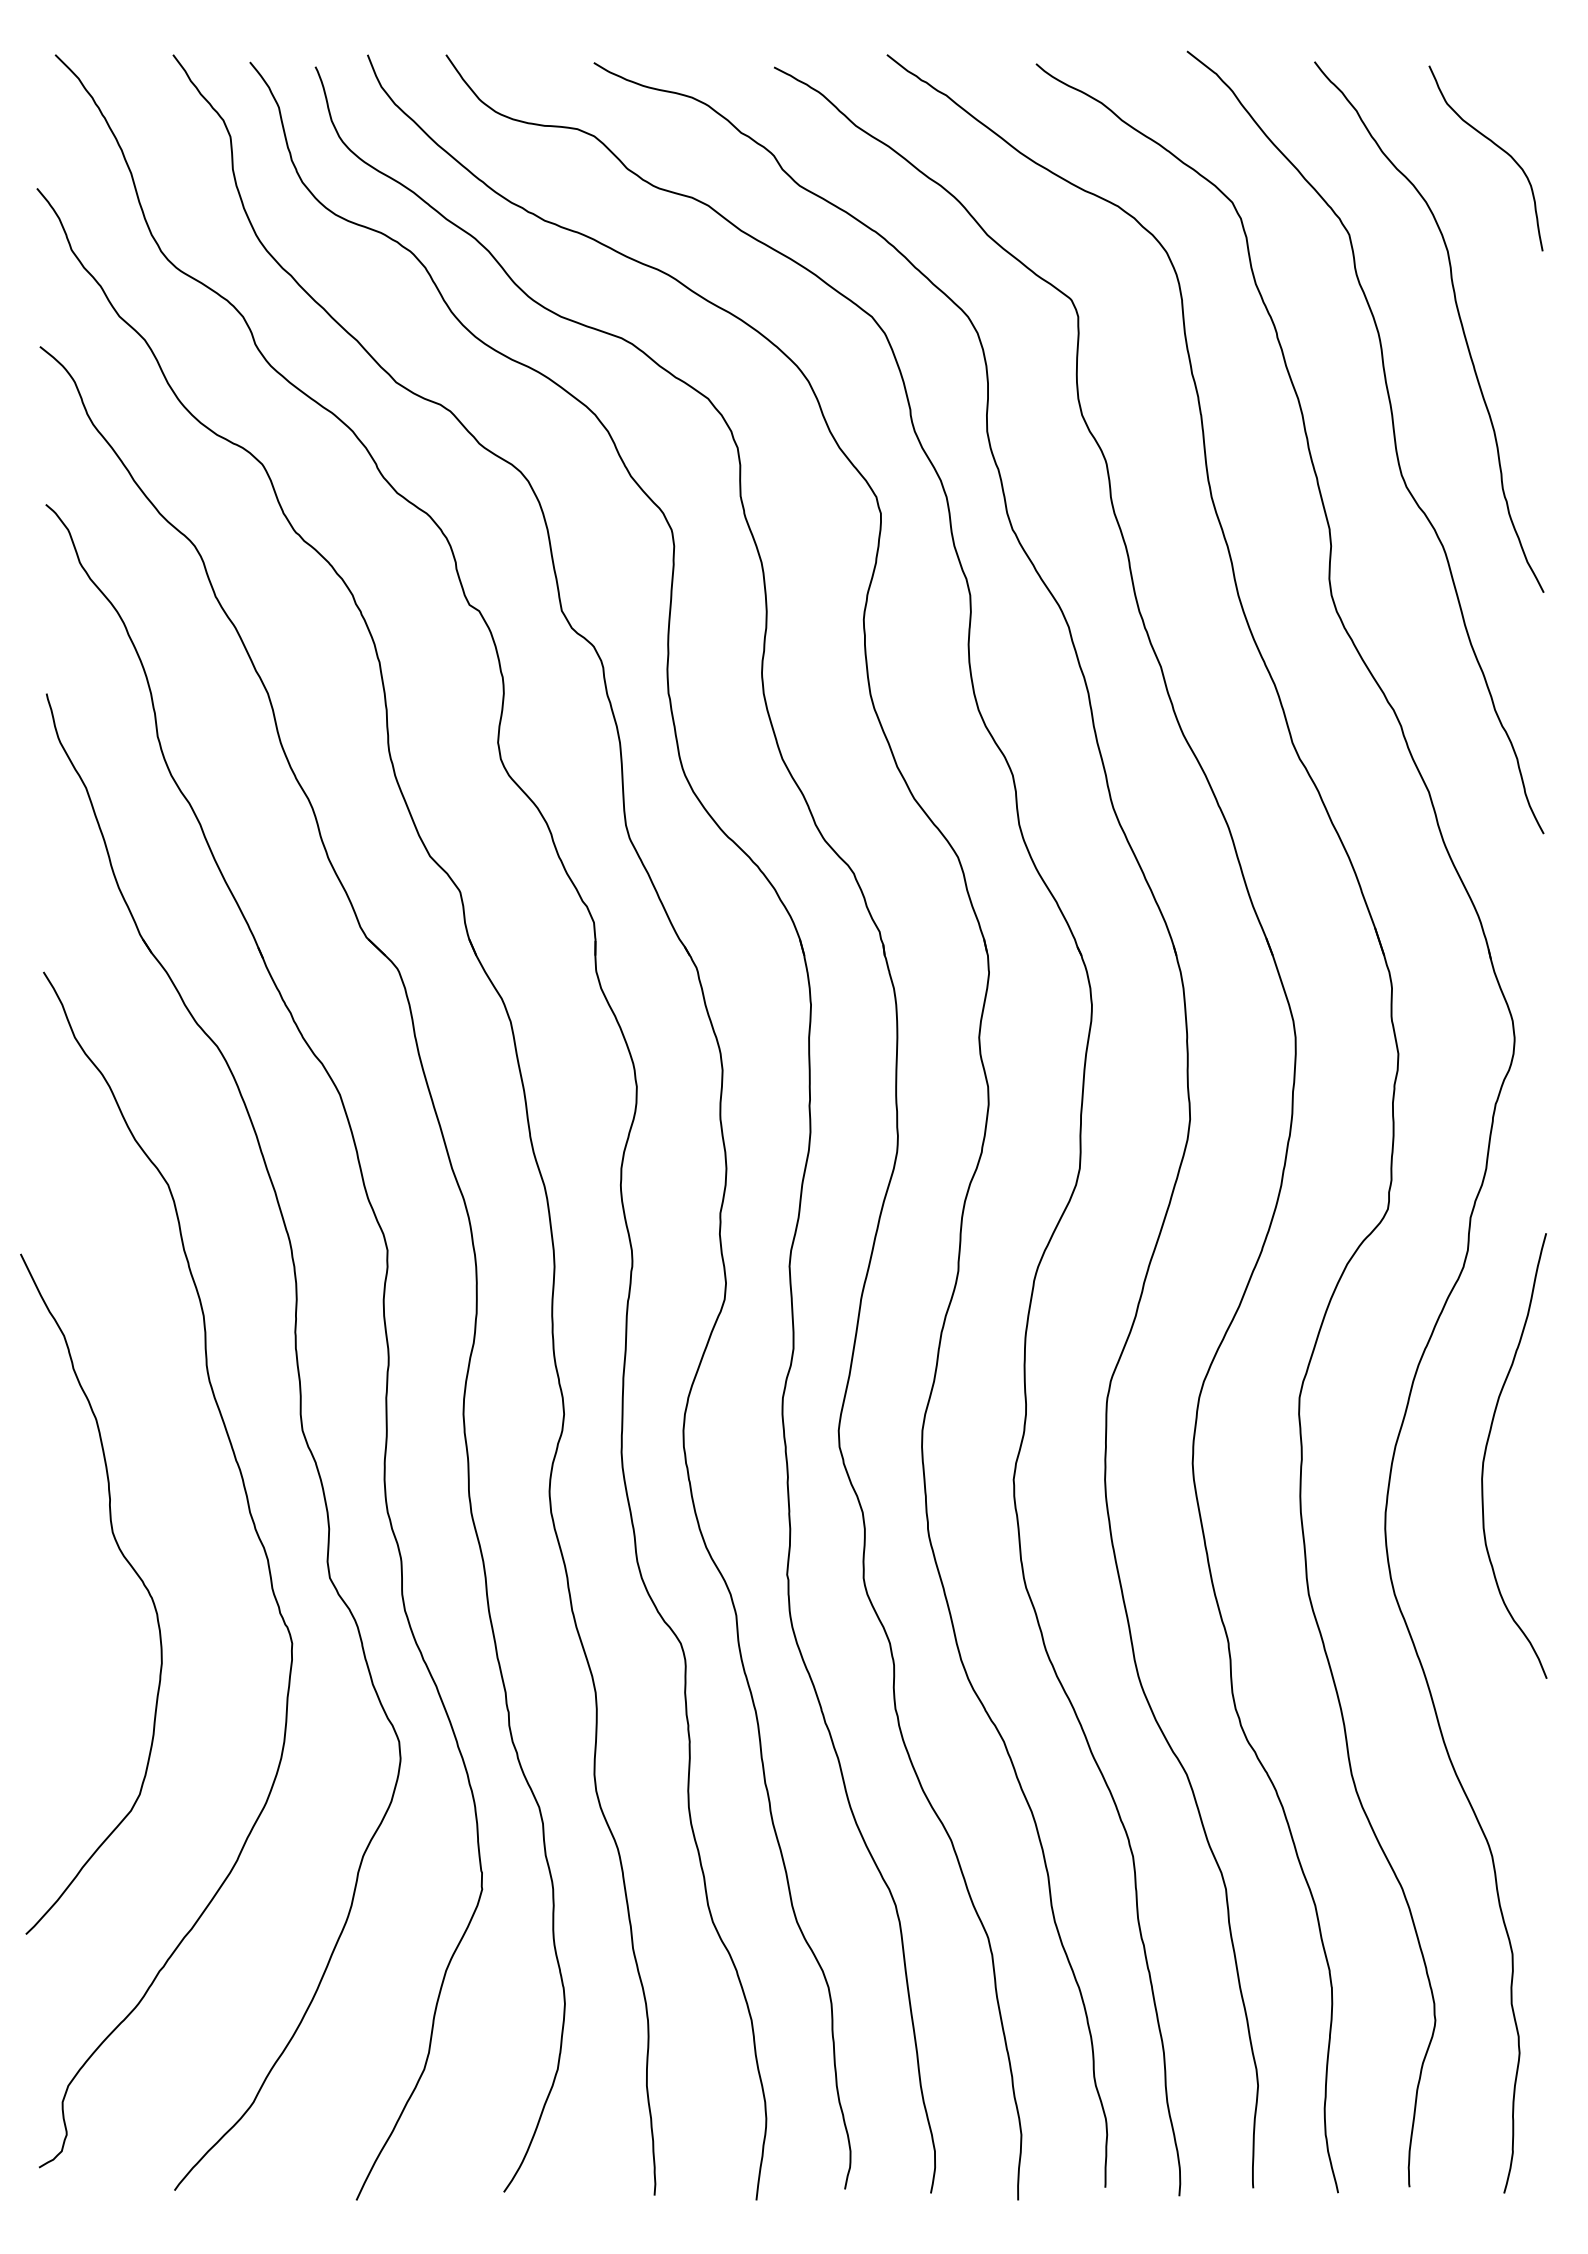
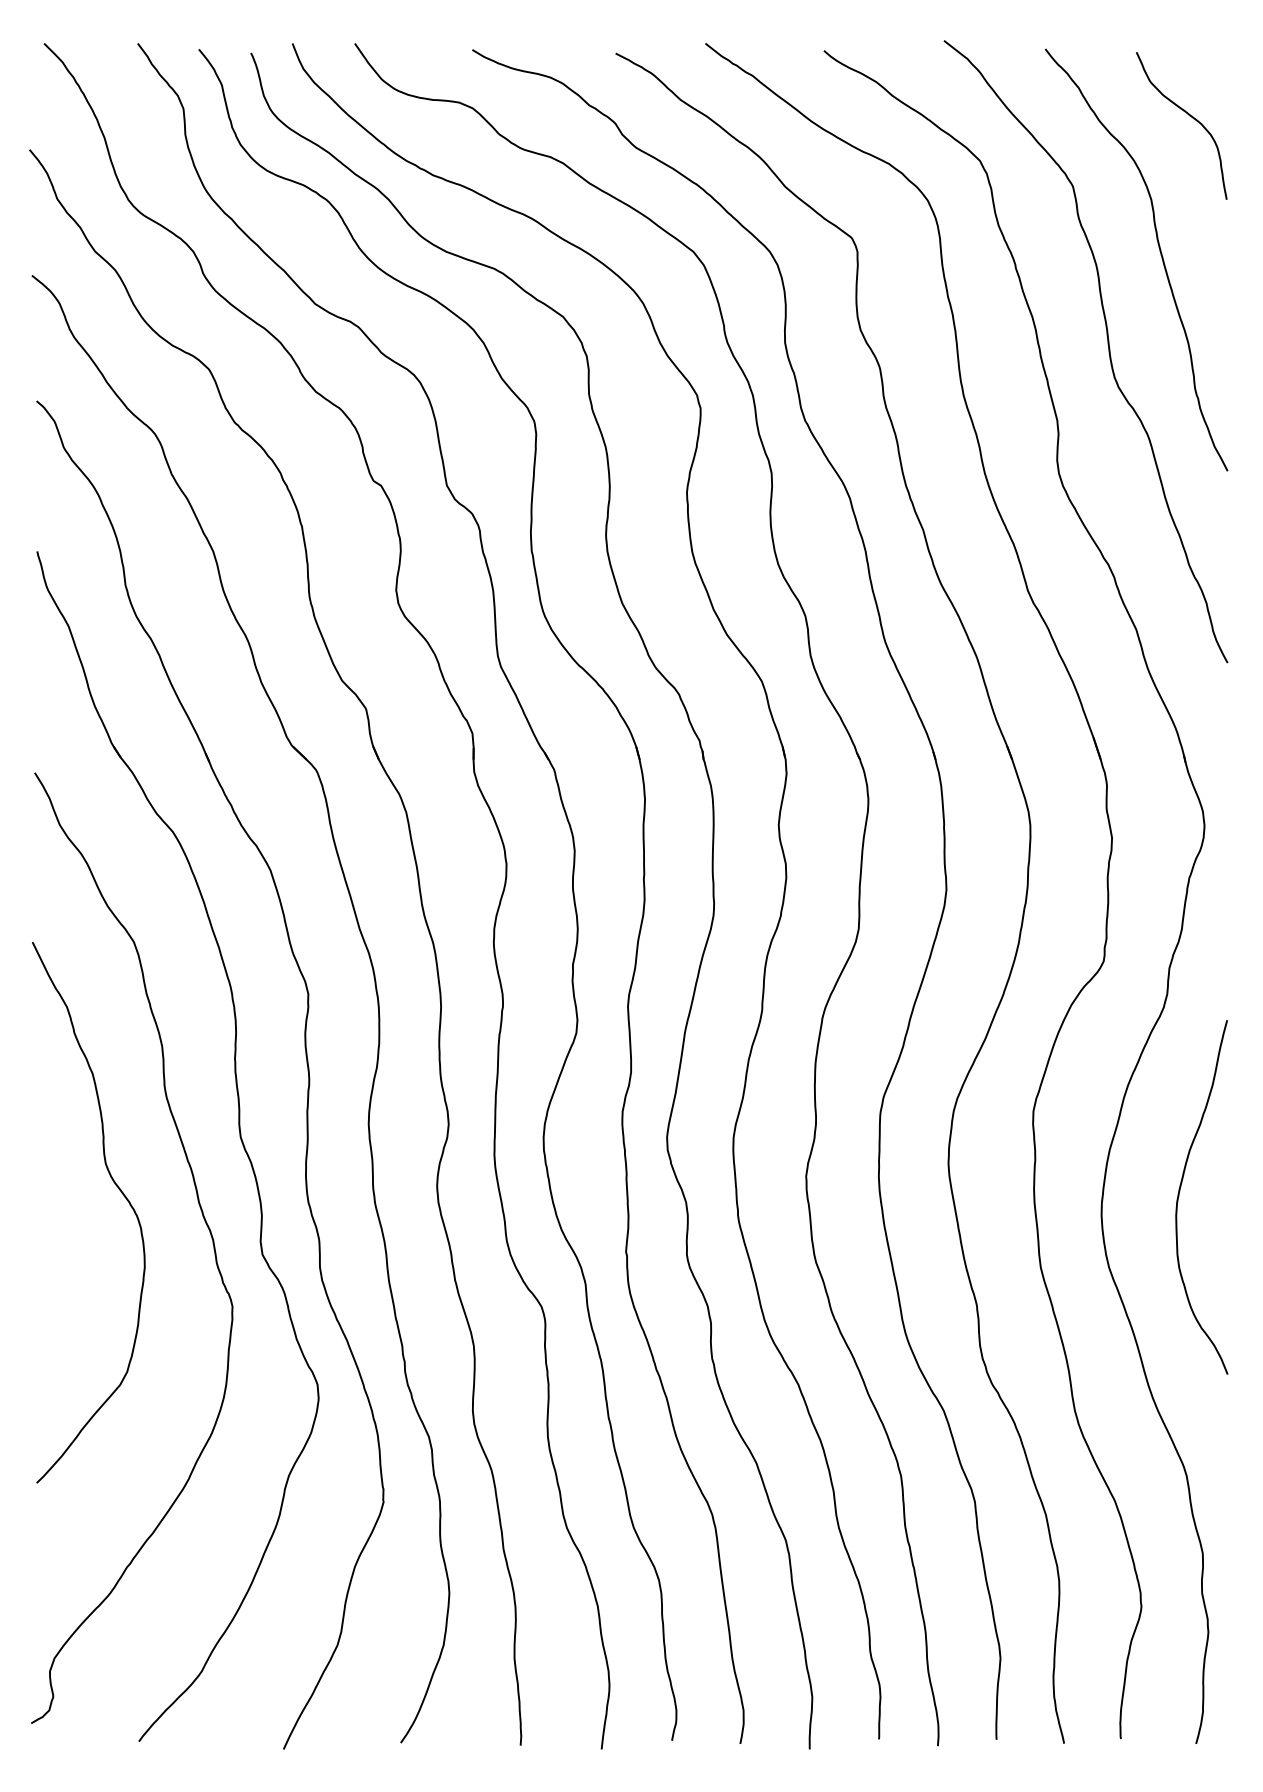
curve: (1486, 1452) -> (1179, 1194), moved
curve: (129, 1565) -> (119, 1189), moved

